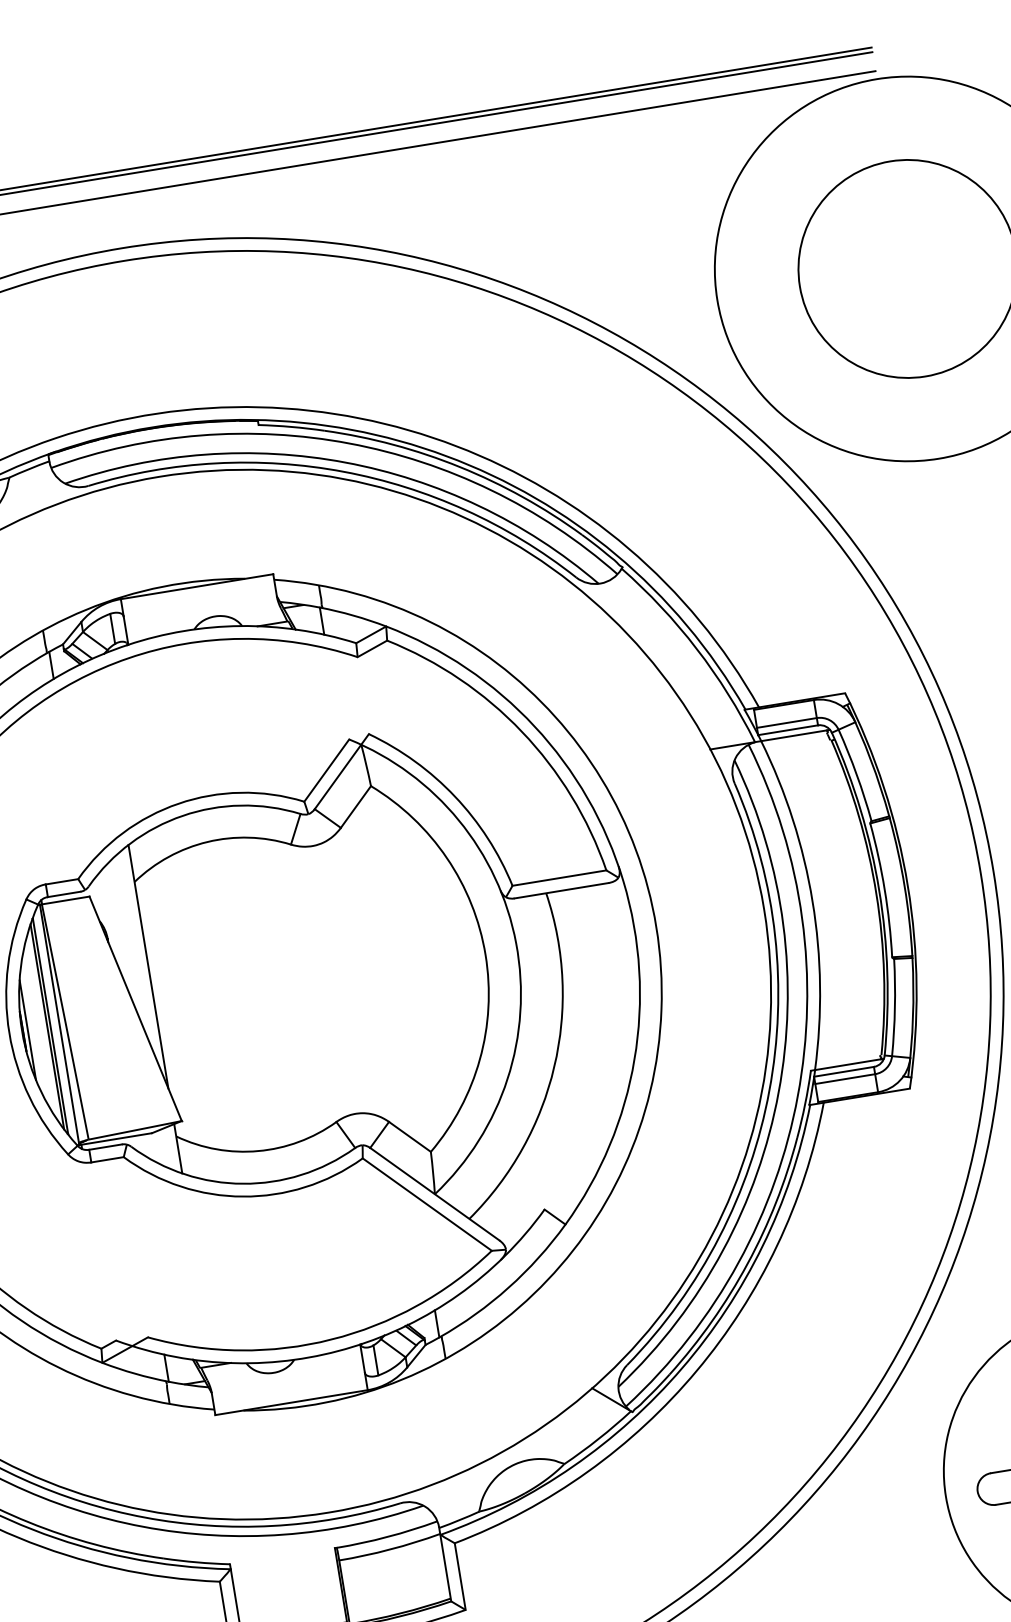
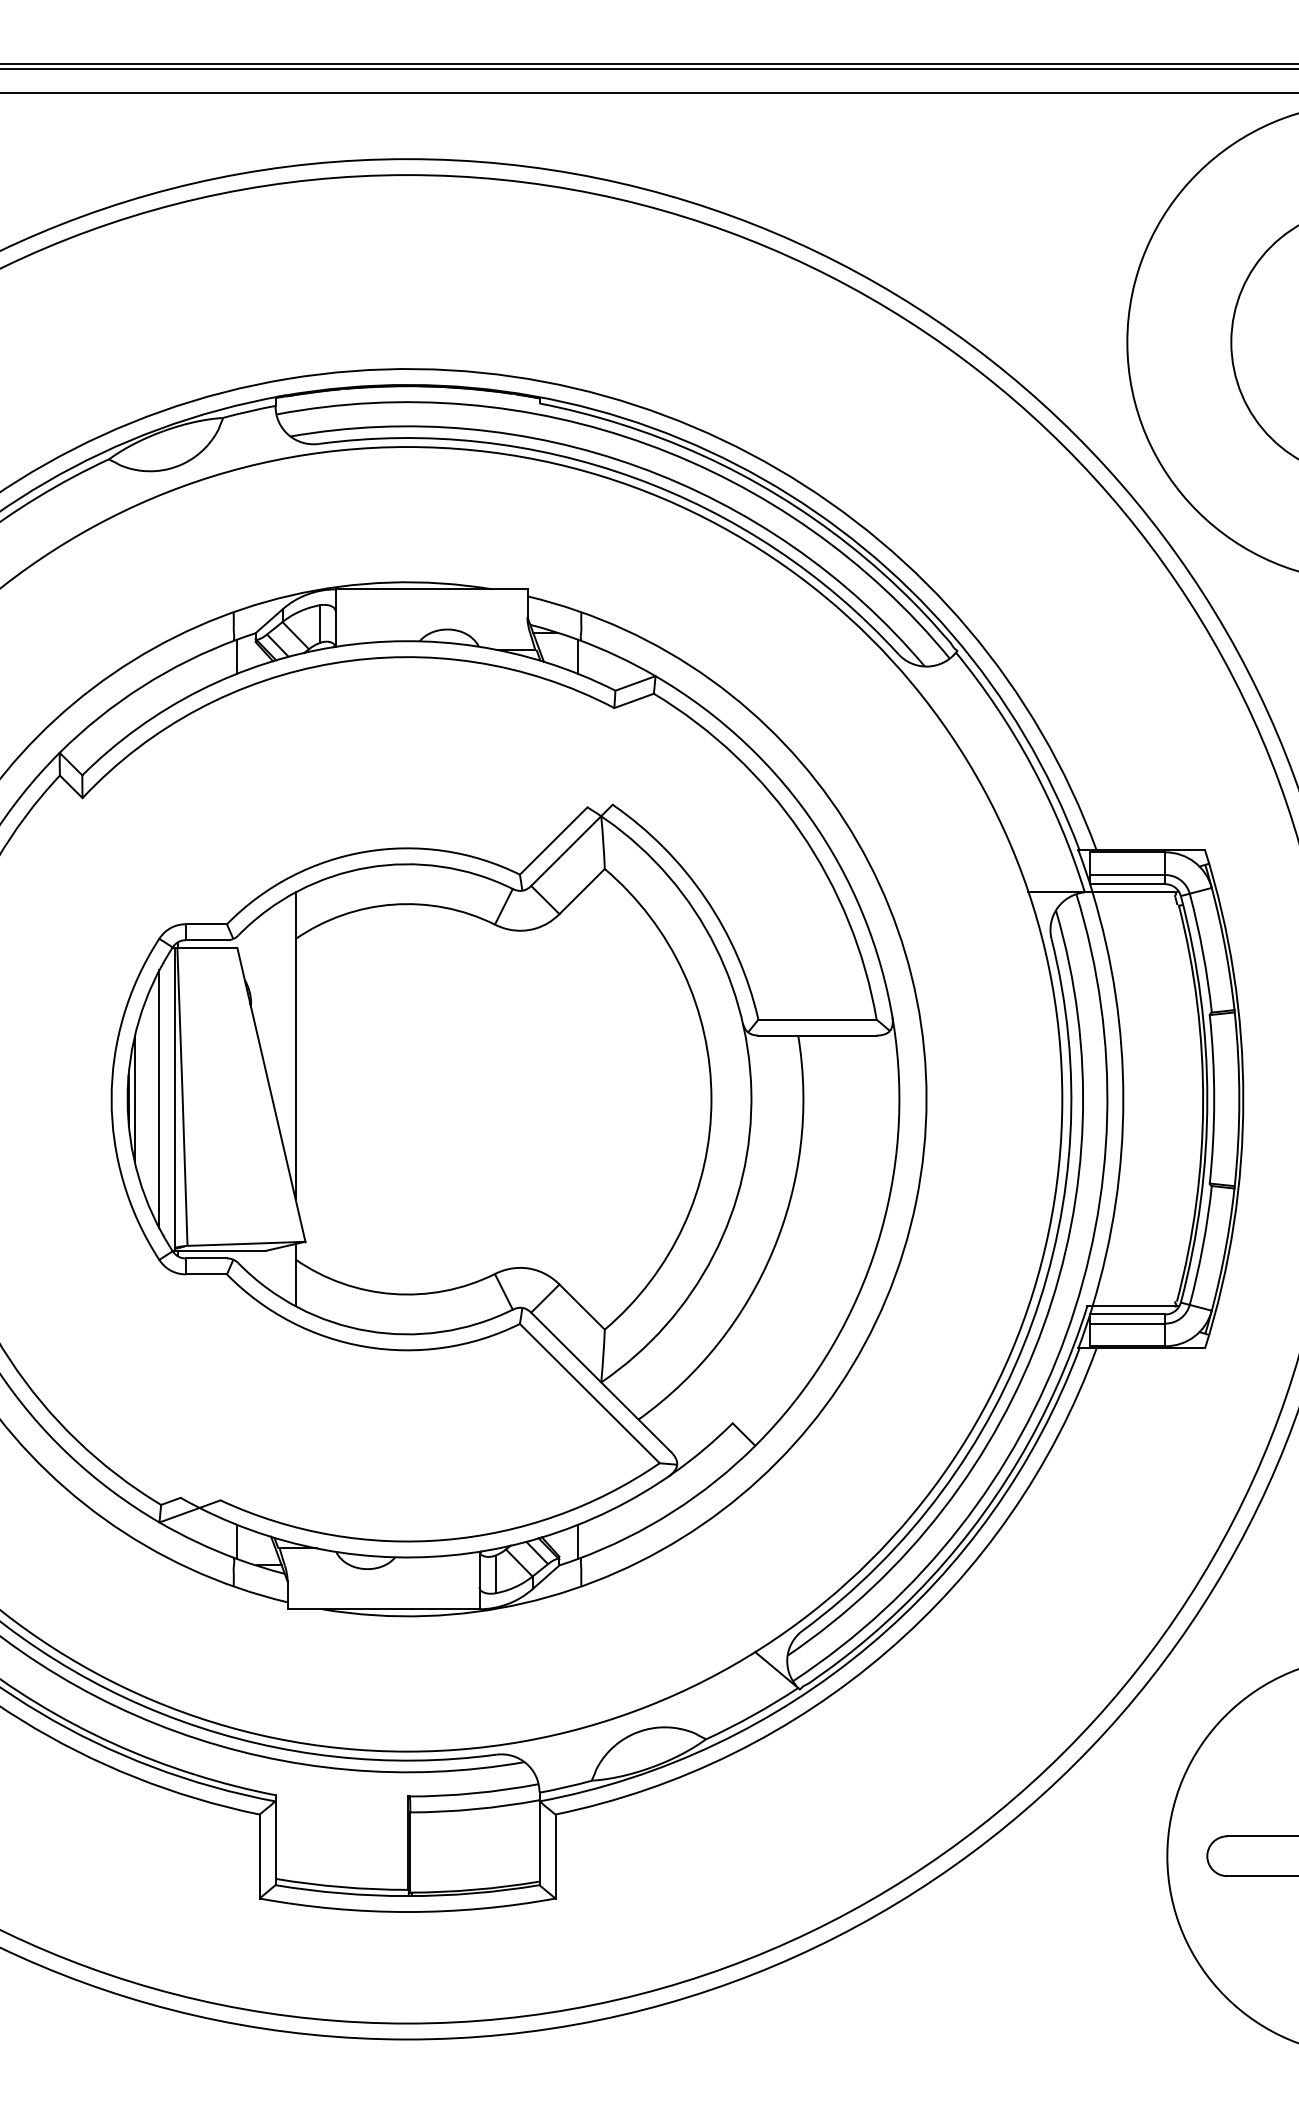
line: (50, 1025) -> (163, 1098), removed

